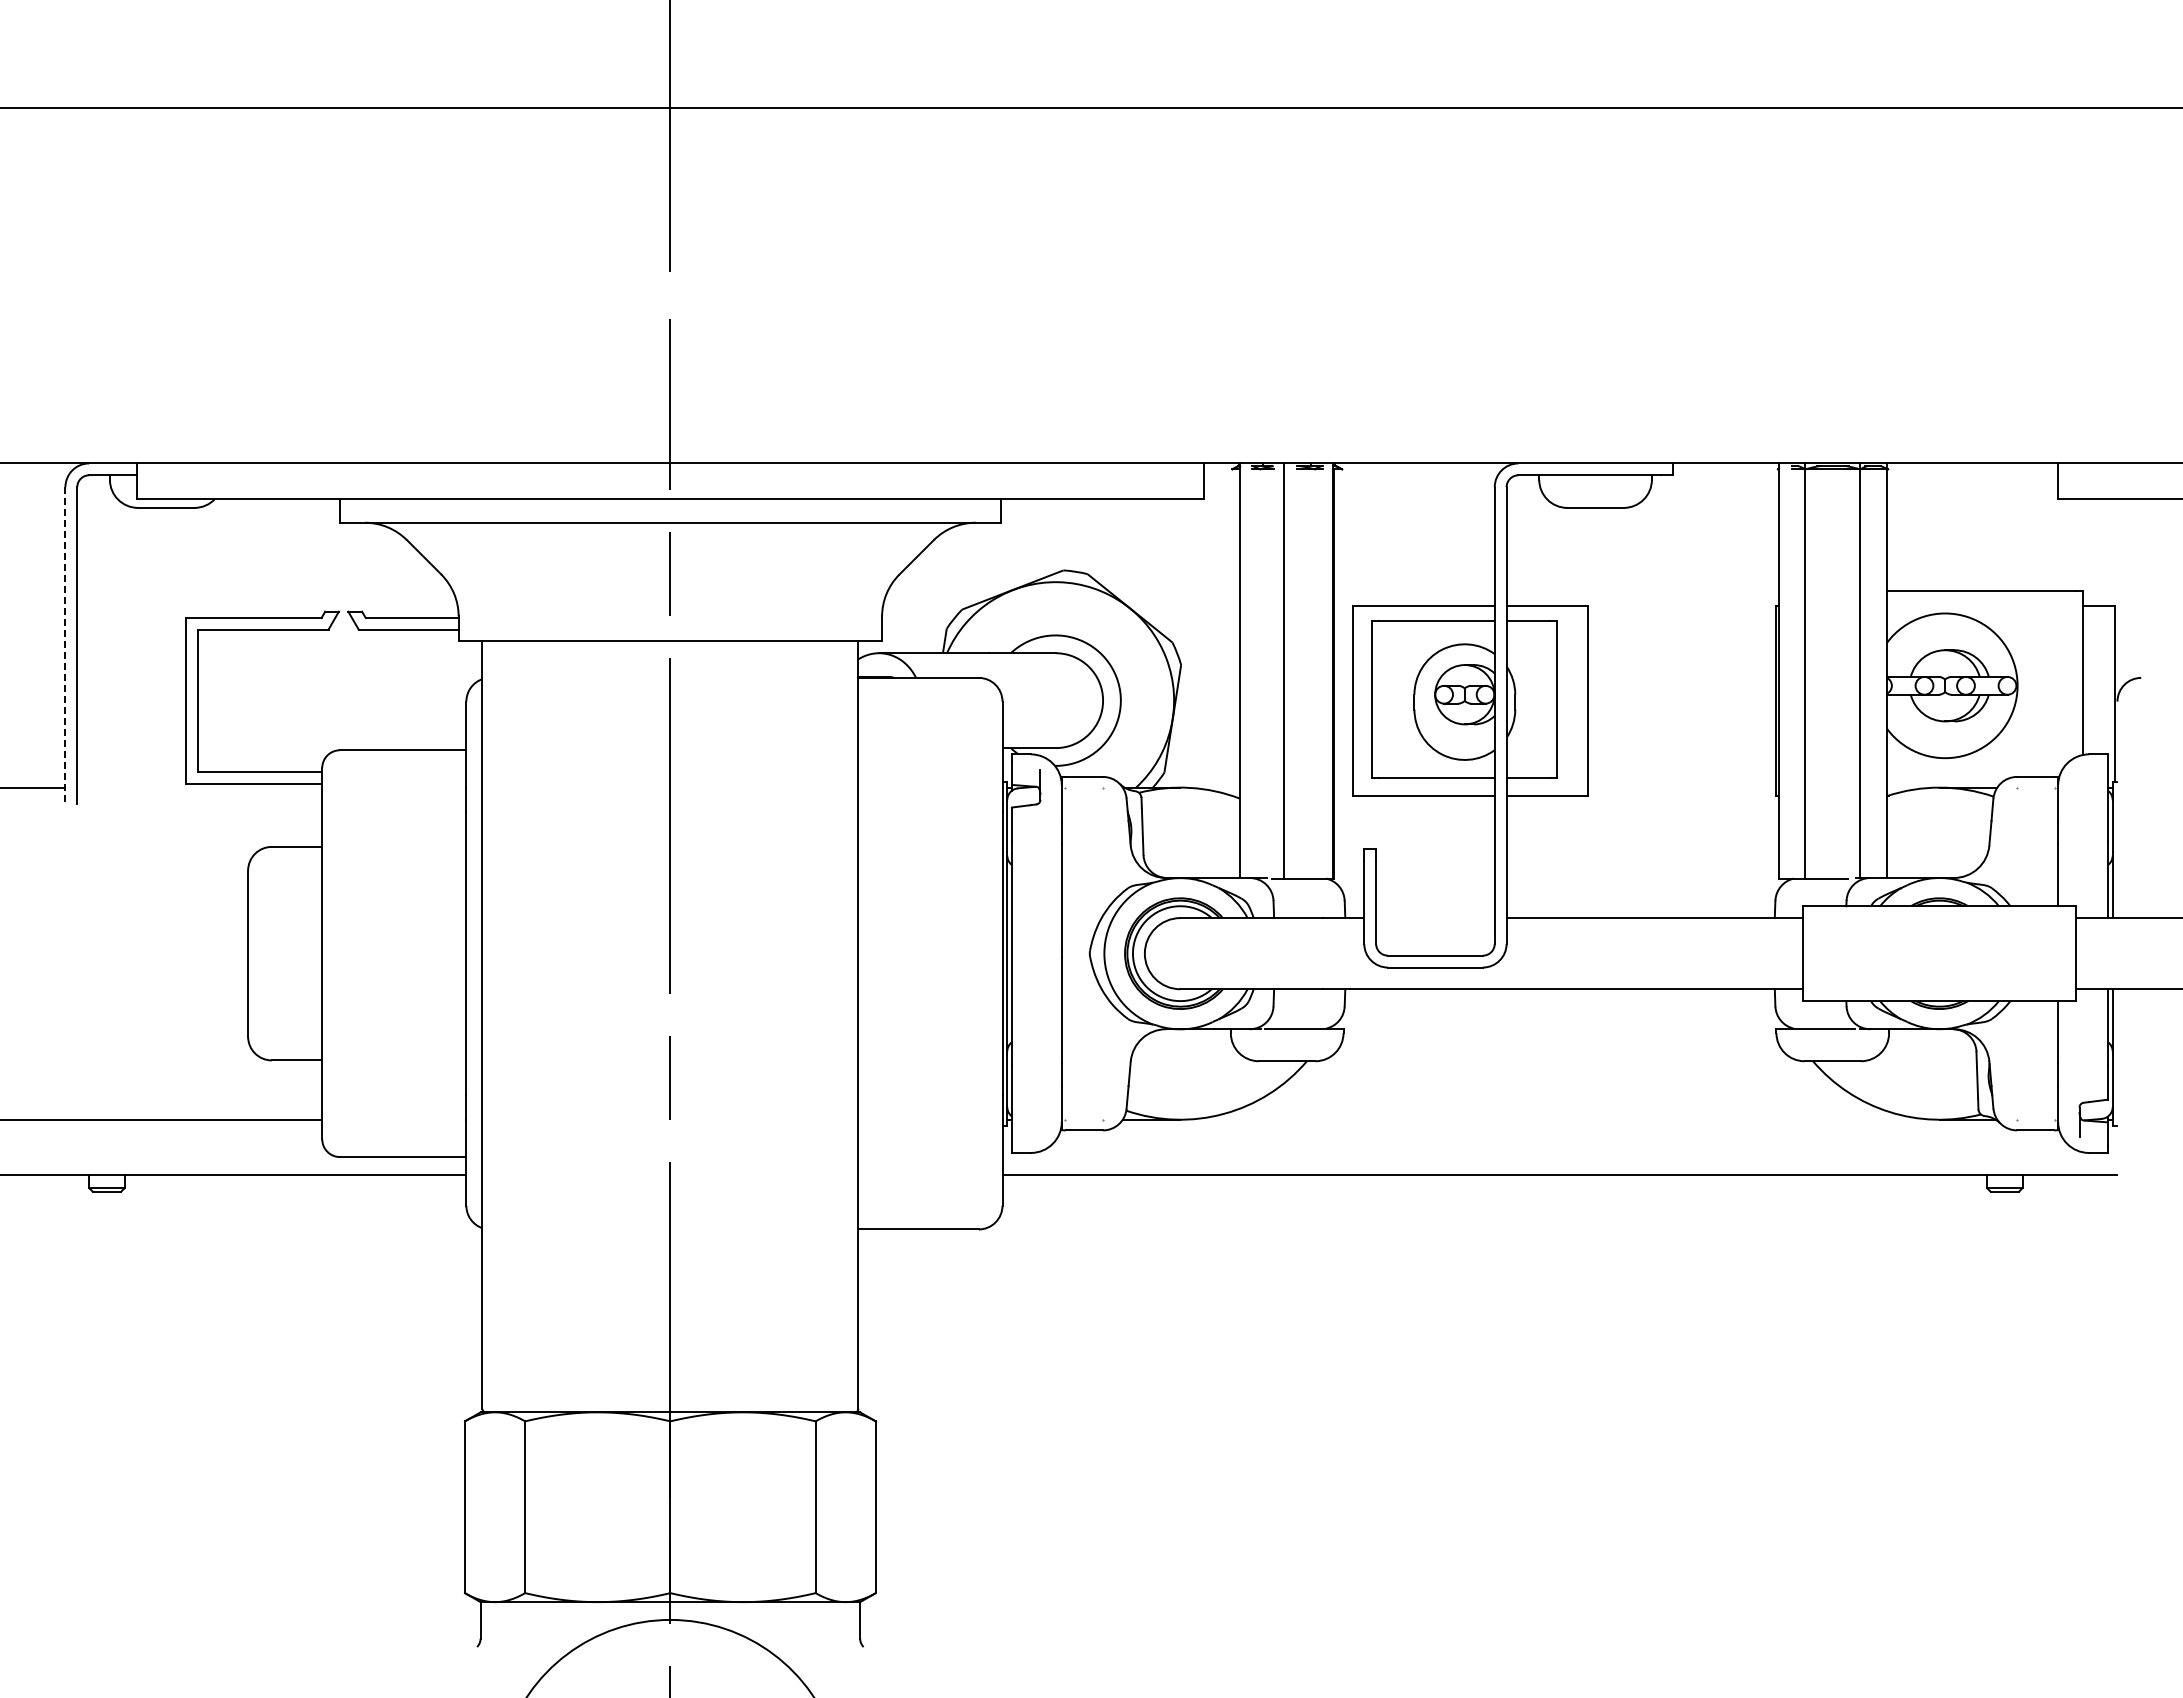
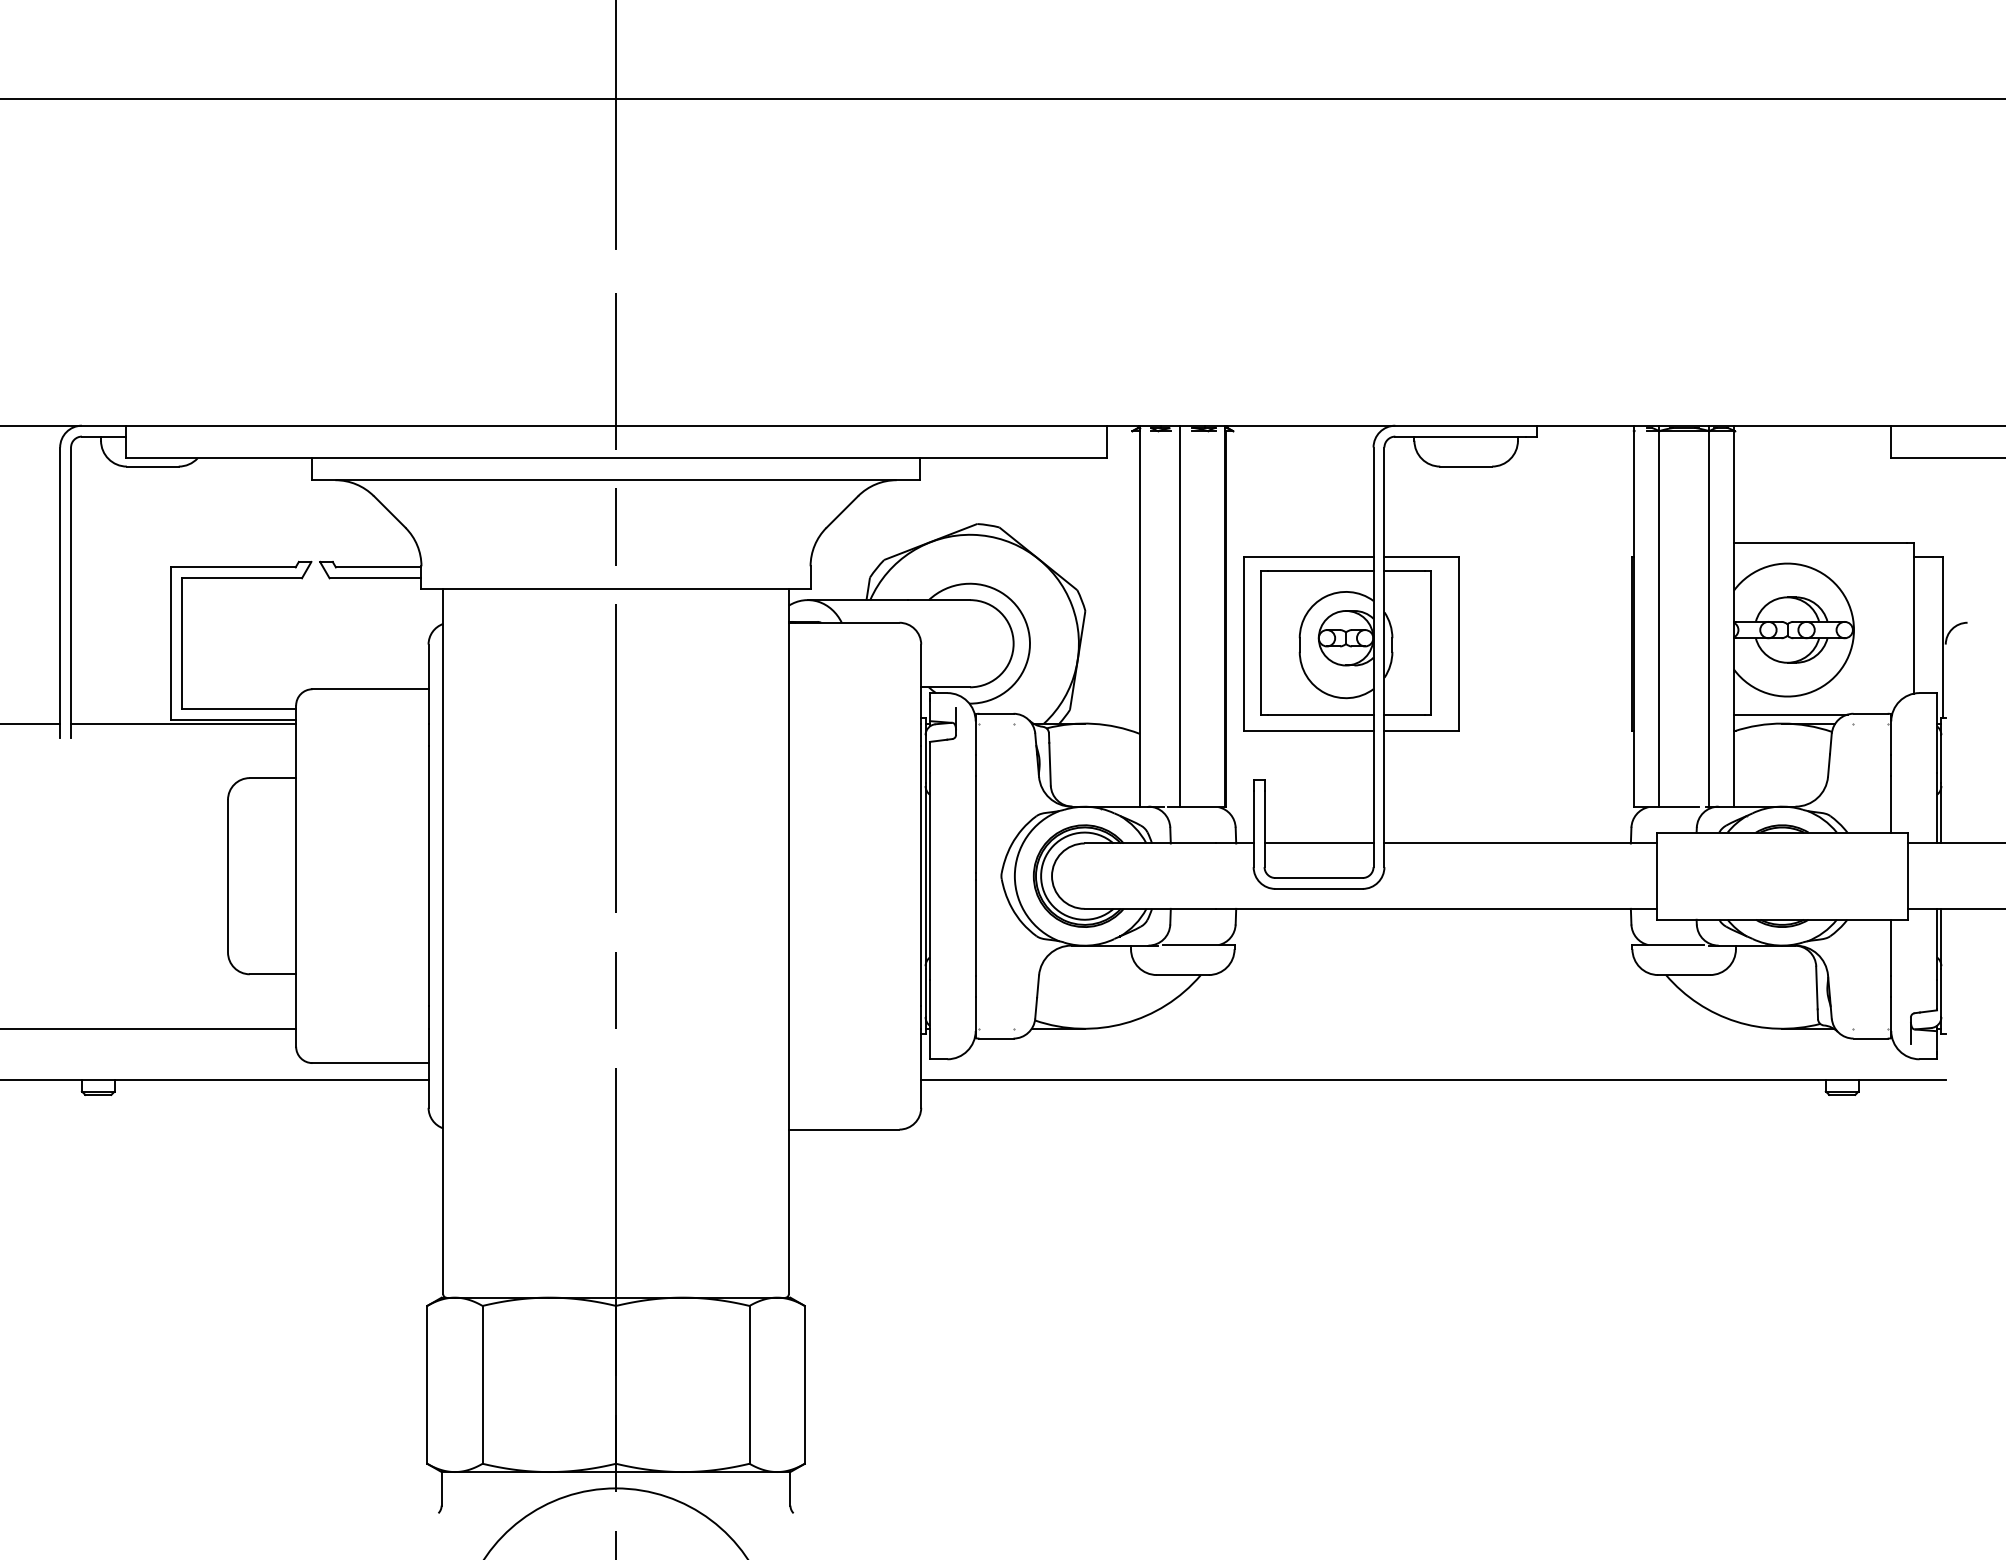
line: (65, 645) -> (60, 593), dashed -> solid
line: (1948, 777) -> (1790, 714), added
line: (199, 787) -> (183, 723), added
line: (1435, 918) -> (1319, 843), added

